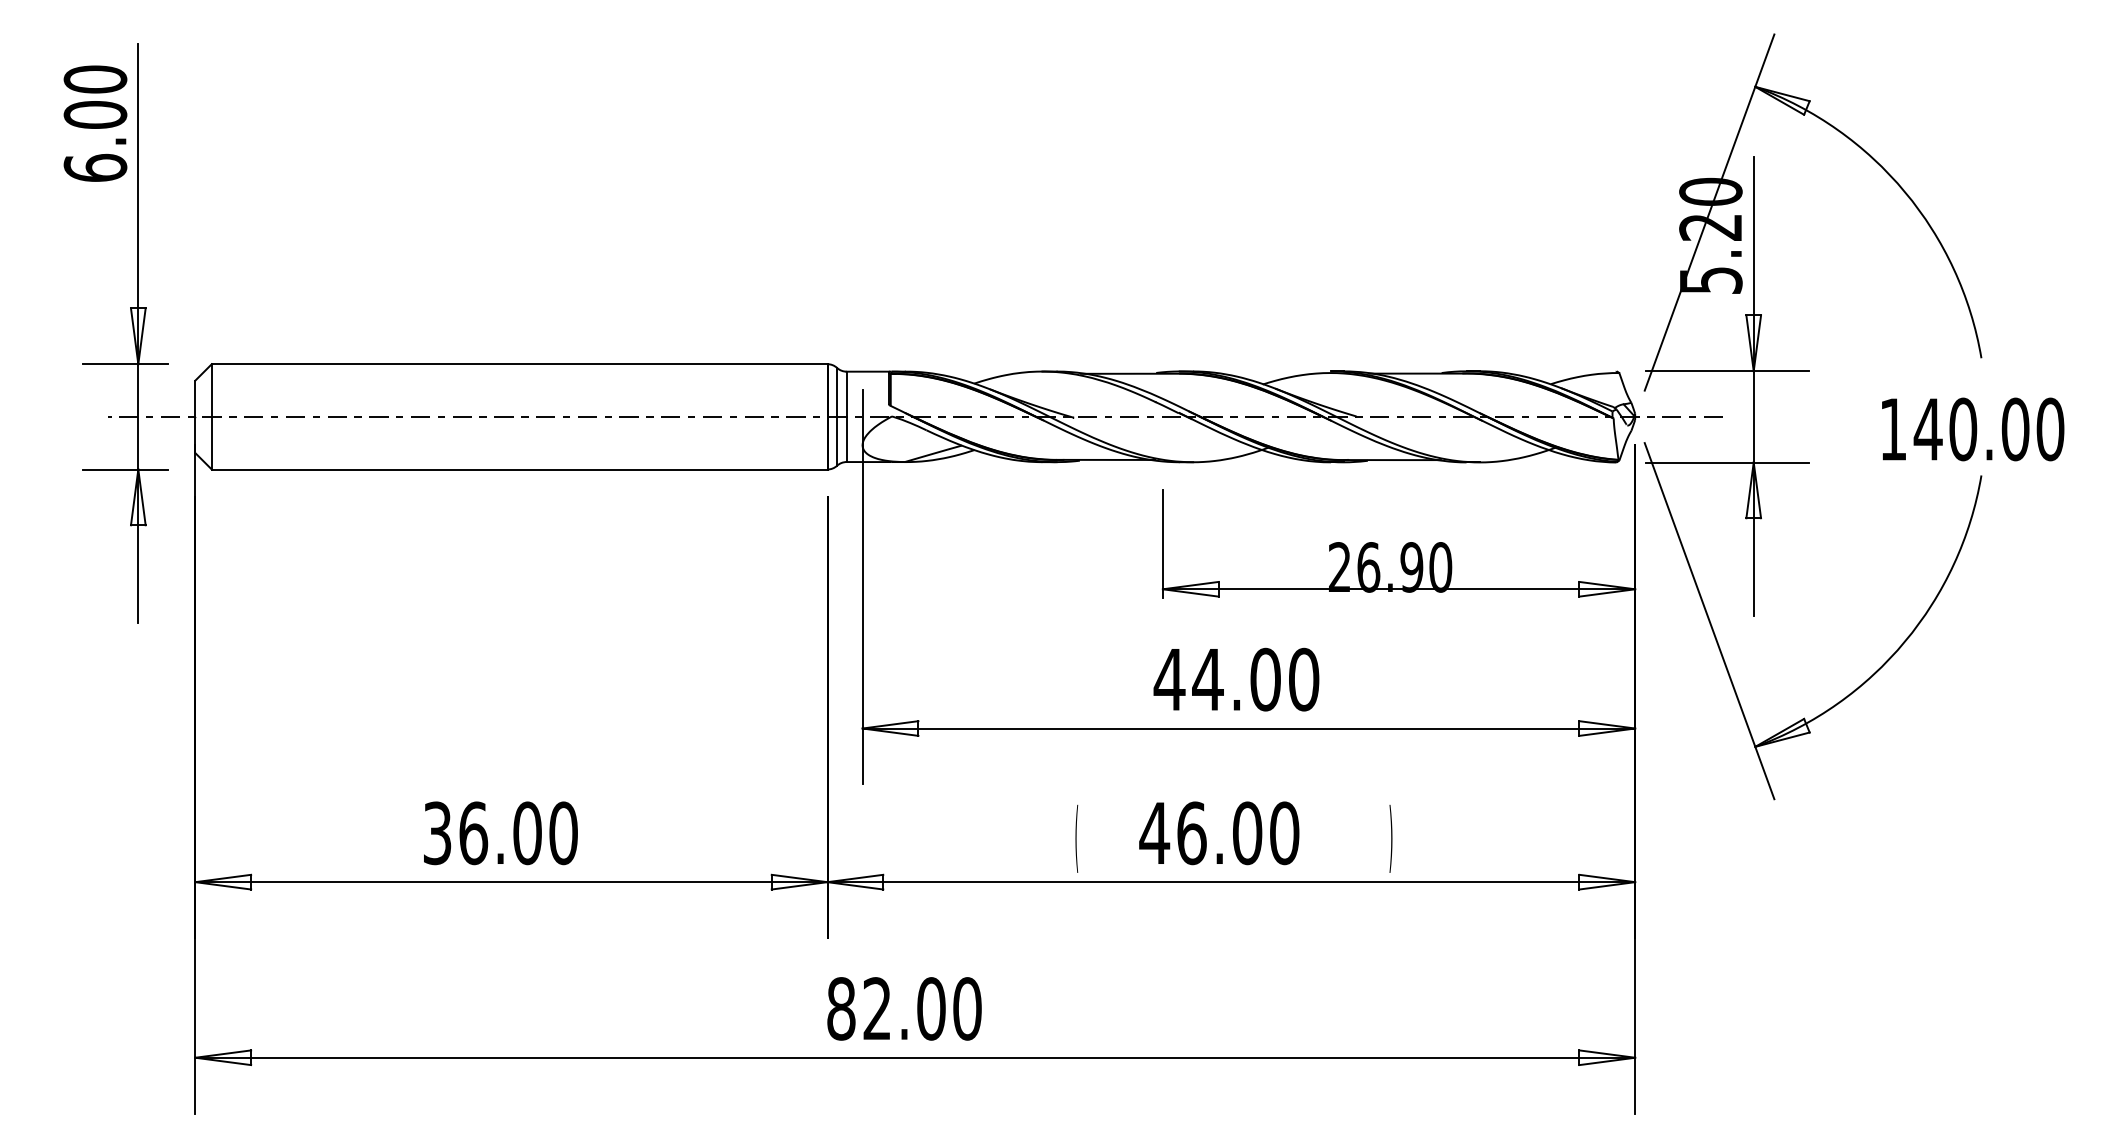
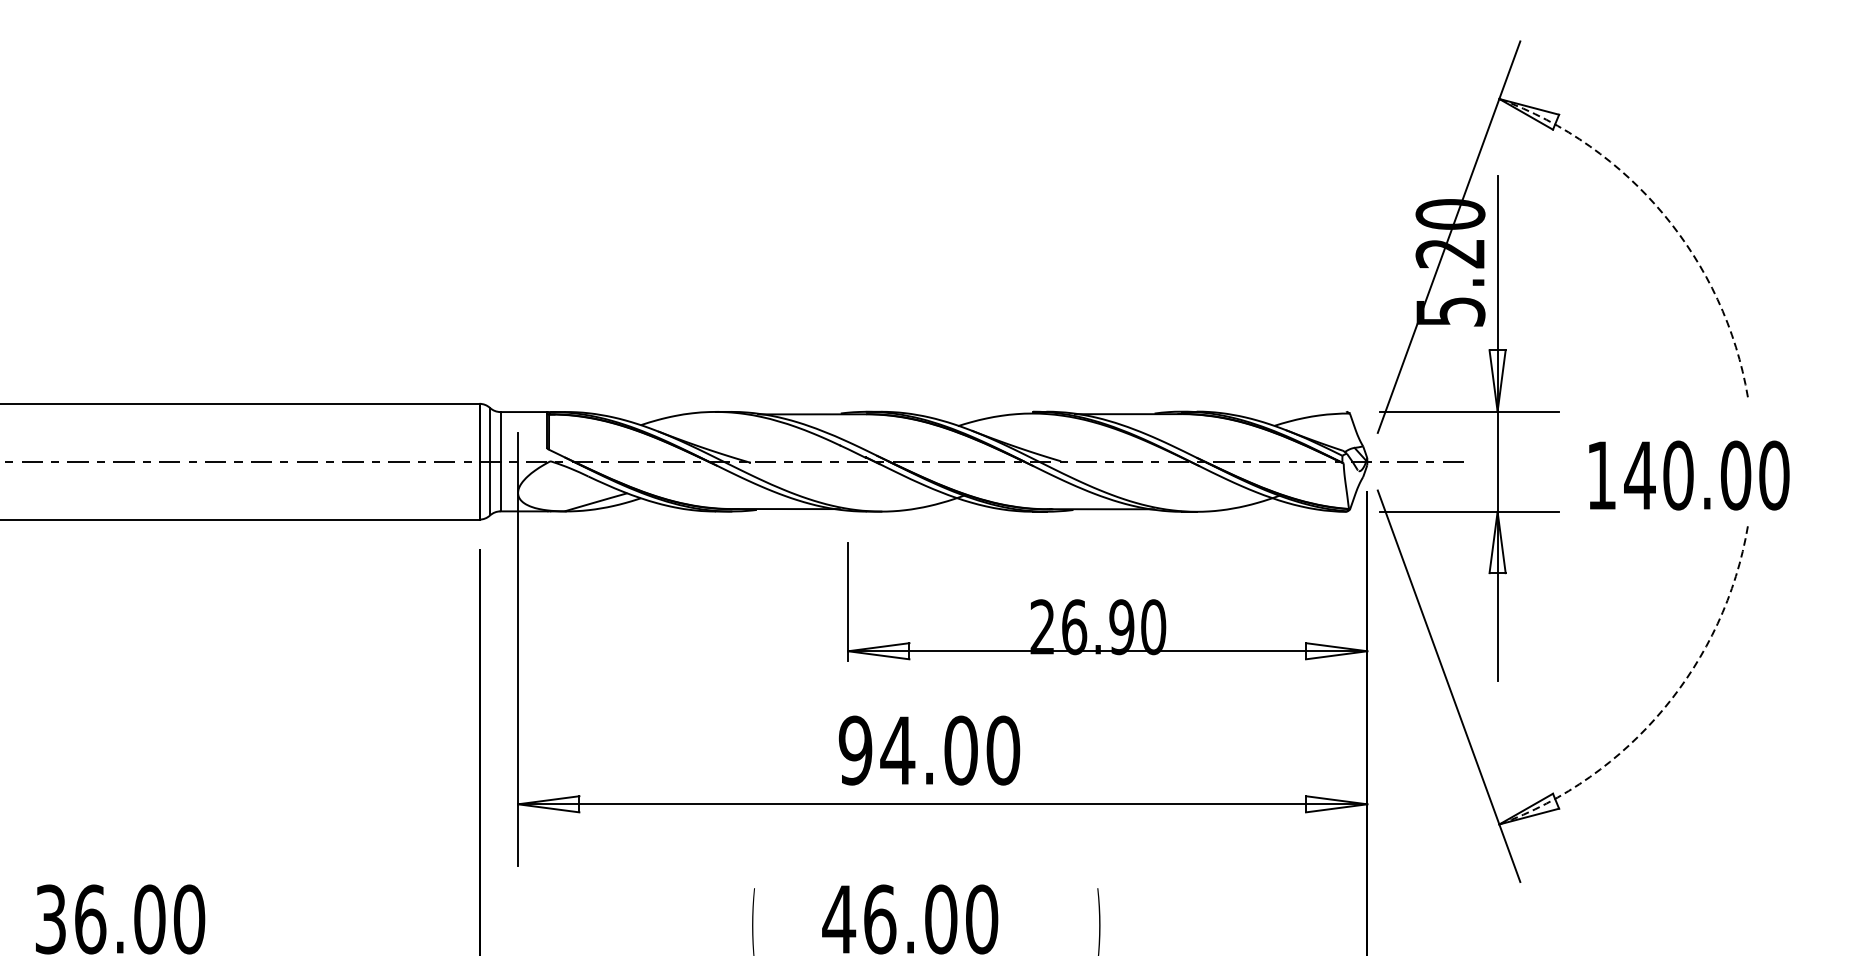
arc: (1904, 192) -> (1663, 215), solid -> dashed
text: (1973, 429) -> (1689, 475), moved
arc: (1904, 641) -> (1663, 708), solid -> dashed
text: (1169, 679) -> (855, 750), 44.00 -> 94.00

